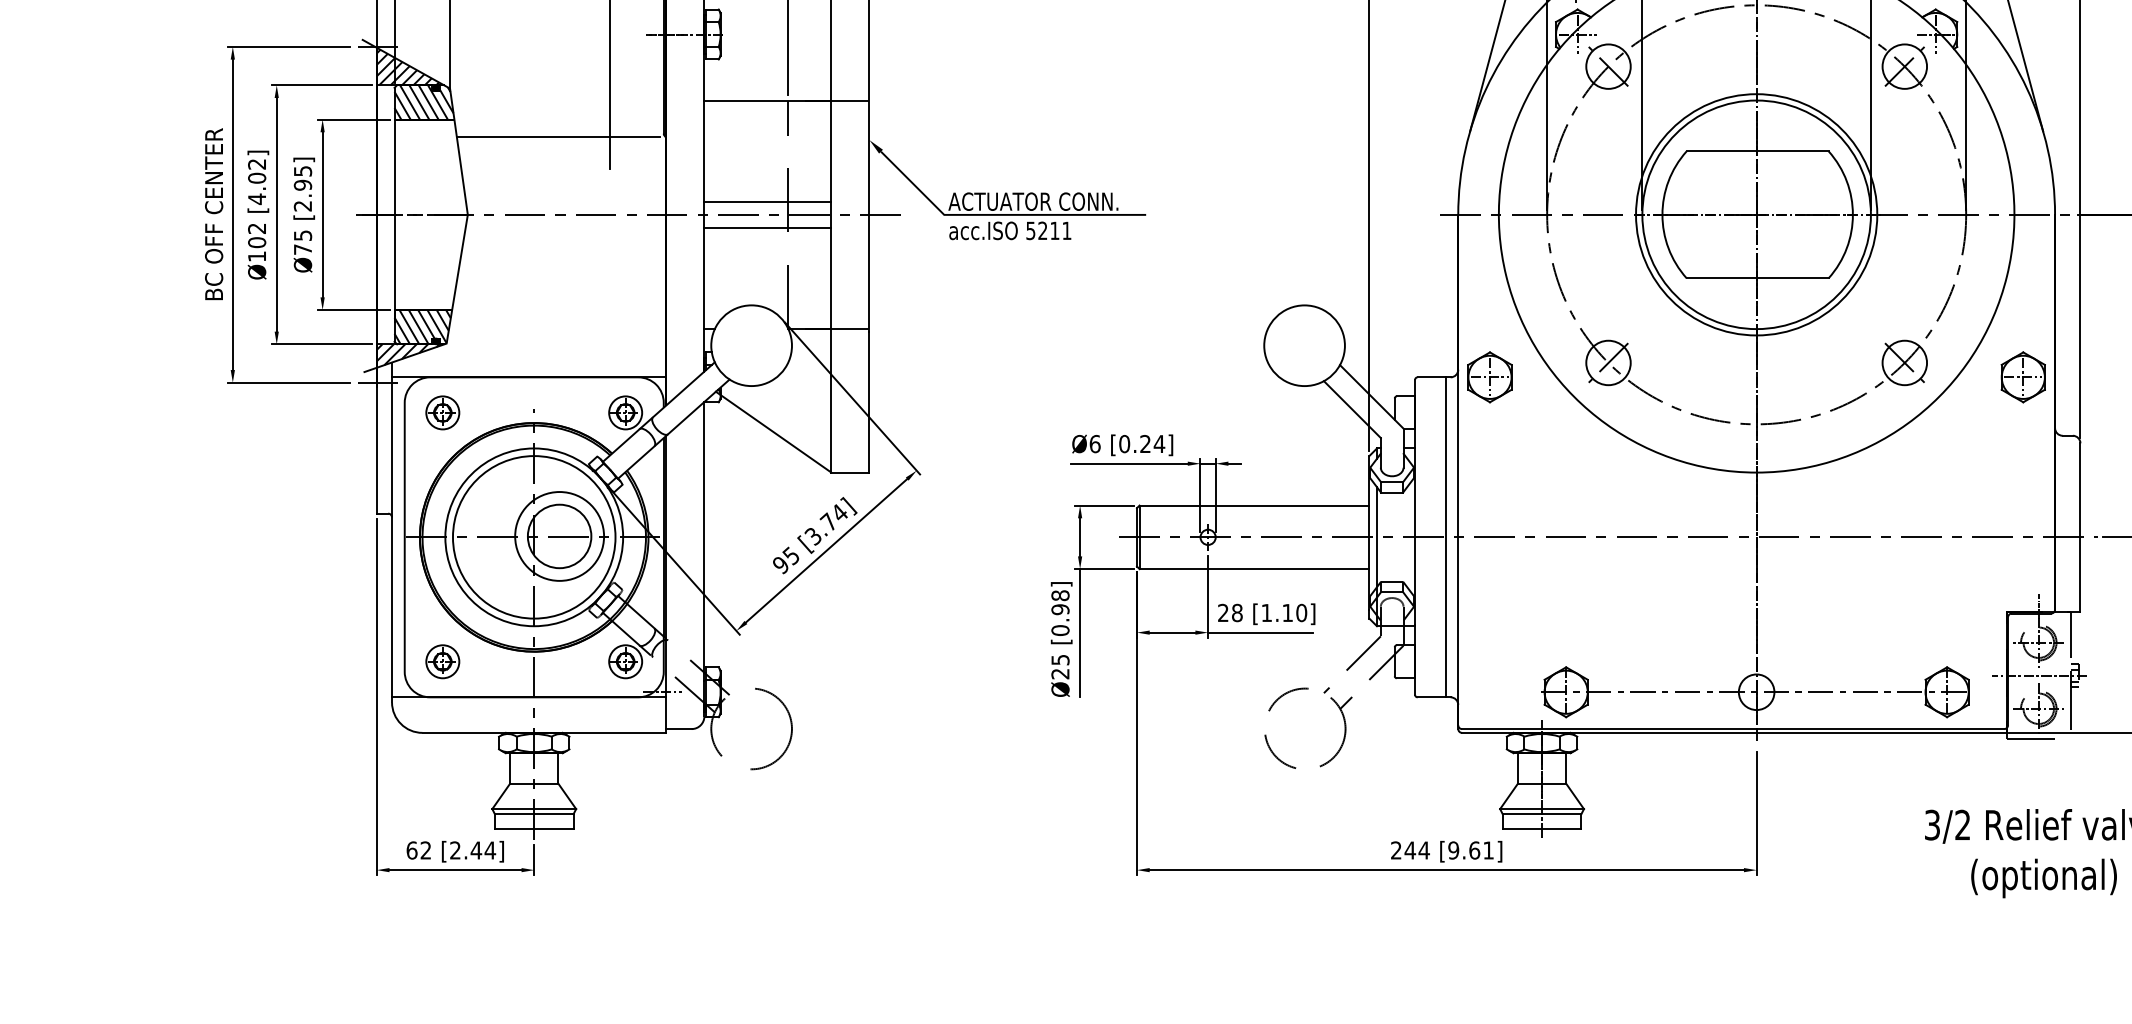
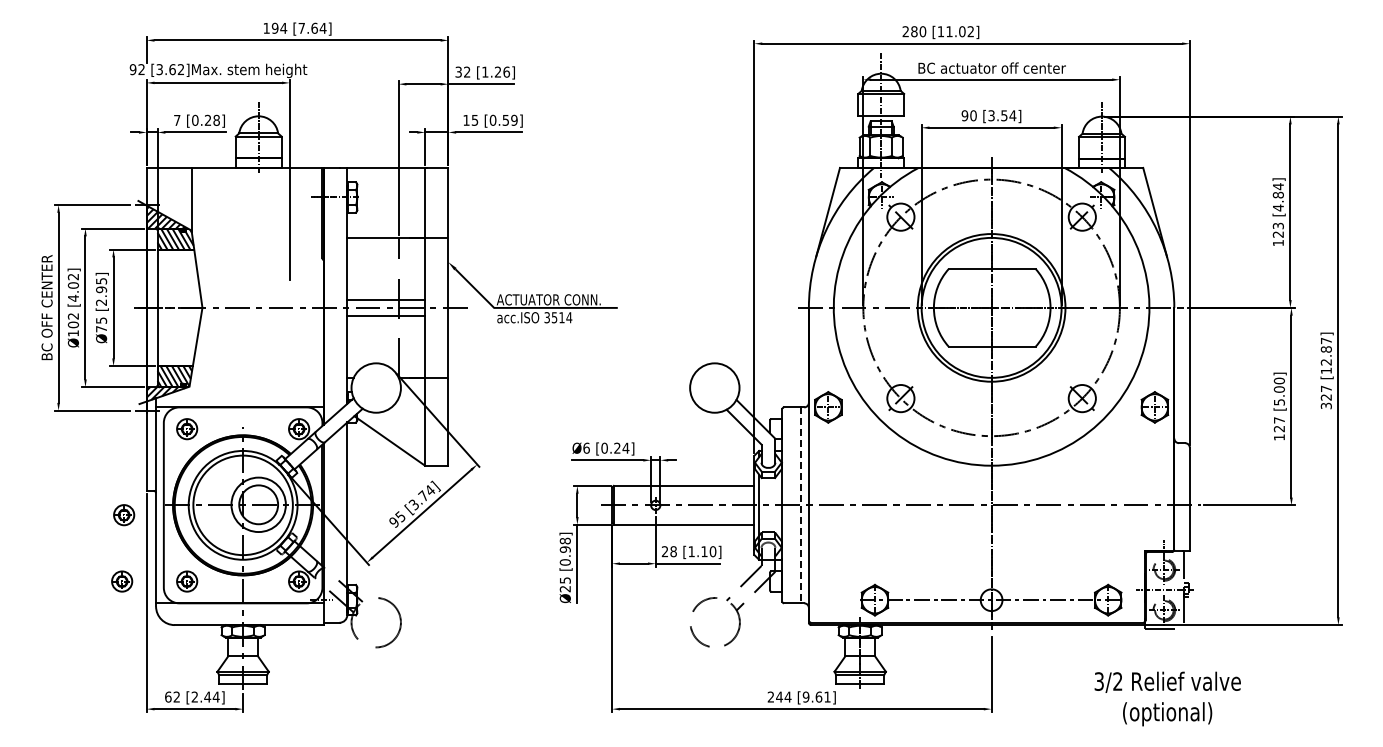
line: (557, 137) -> (257, 260), removed
text: (1049, 230) -> (558, 317), 5211 -> 3514
line: (1446, 537) -> (801, 505), solid -> dashed
part: (340, 553) -> (124, 515), added
part: (337, 661) -> (122, 581), added

